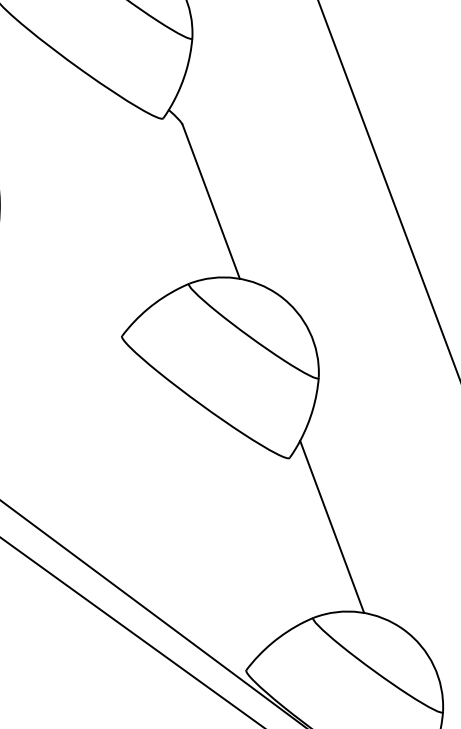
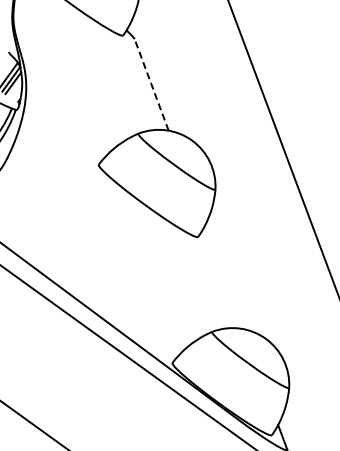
line: (210, 200) -> (151, 84), solid -> dashed
line: (332, 526) -> (223, 277), removed

